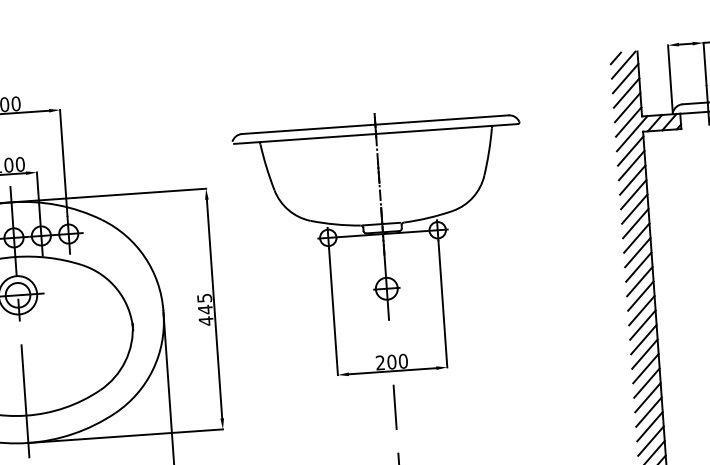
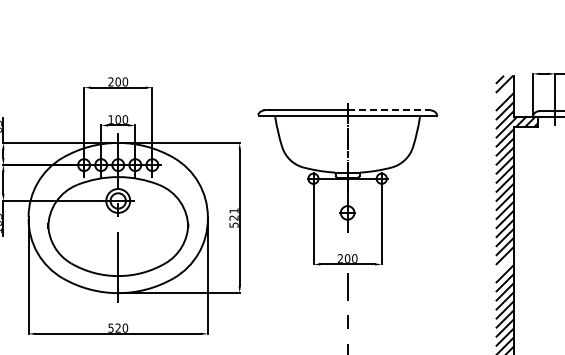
line: (624, 78) -> (504, 92), removed
line: (442, 119) -> (389, 110), solid -> dashed
text: (204, 310) -> (233, 218), 445 -> 521
line: (643, 353) -> (504, 264), removed

